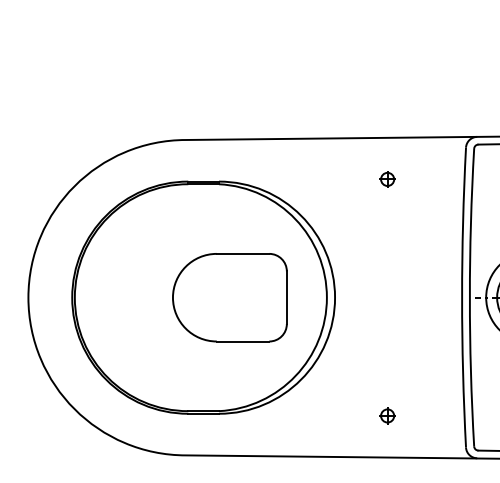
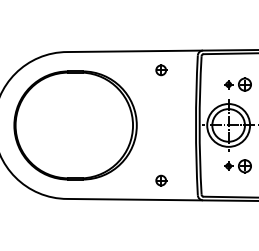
part: (388, 179) -> (161, 70), size x1.6
part: (229, 297) -> (87, 125), removed
part: (388, 415) -> (161, 180), size x1.6

